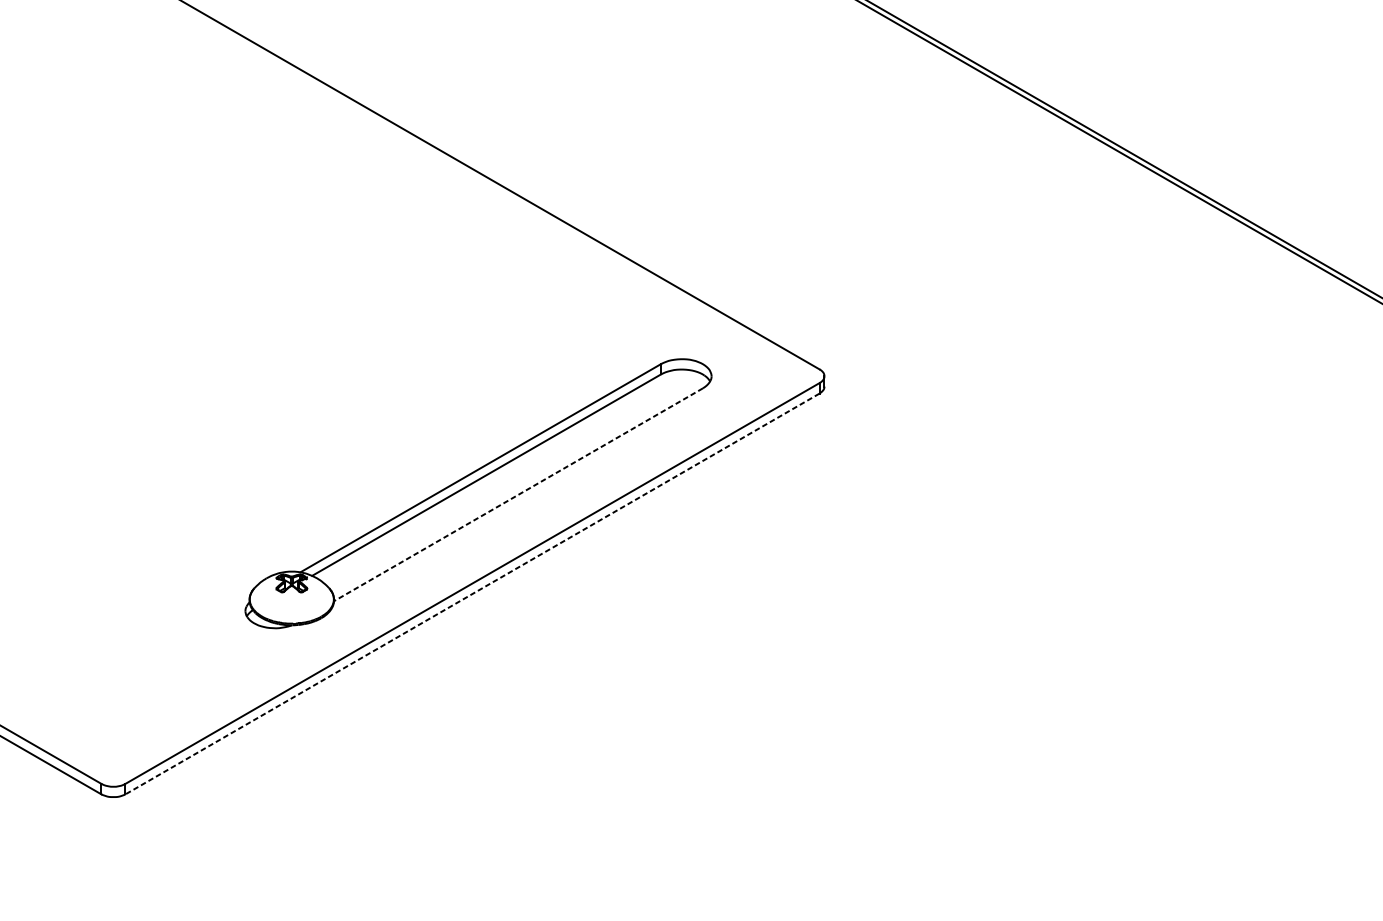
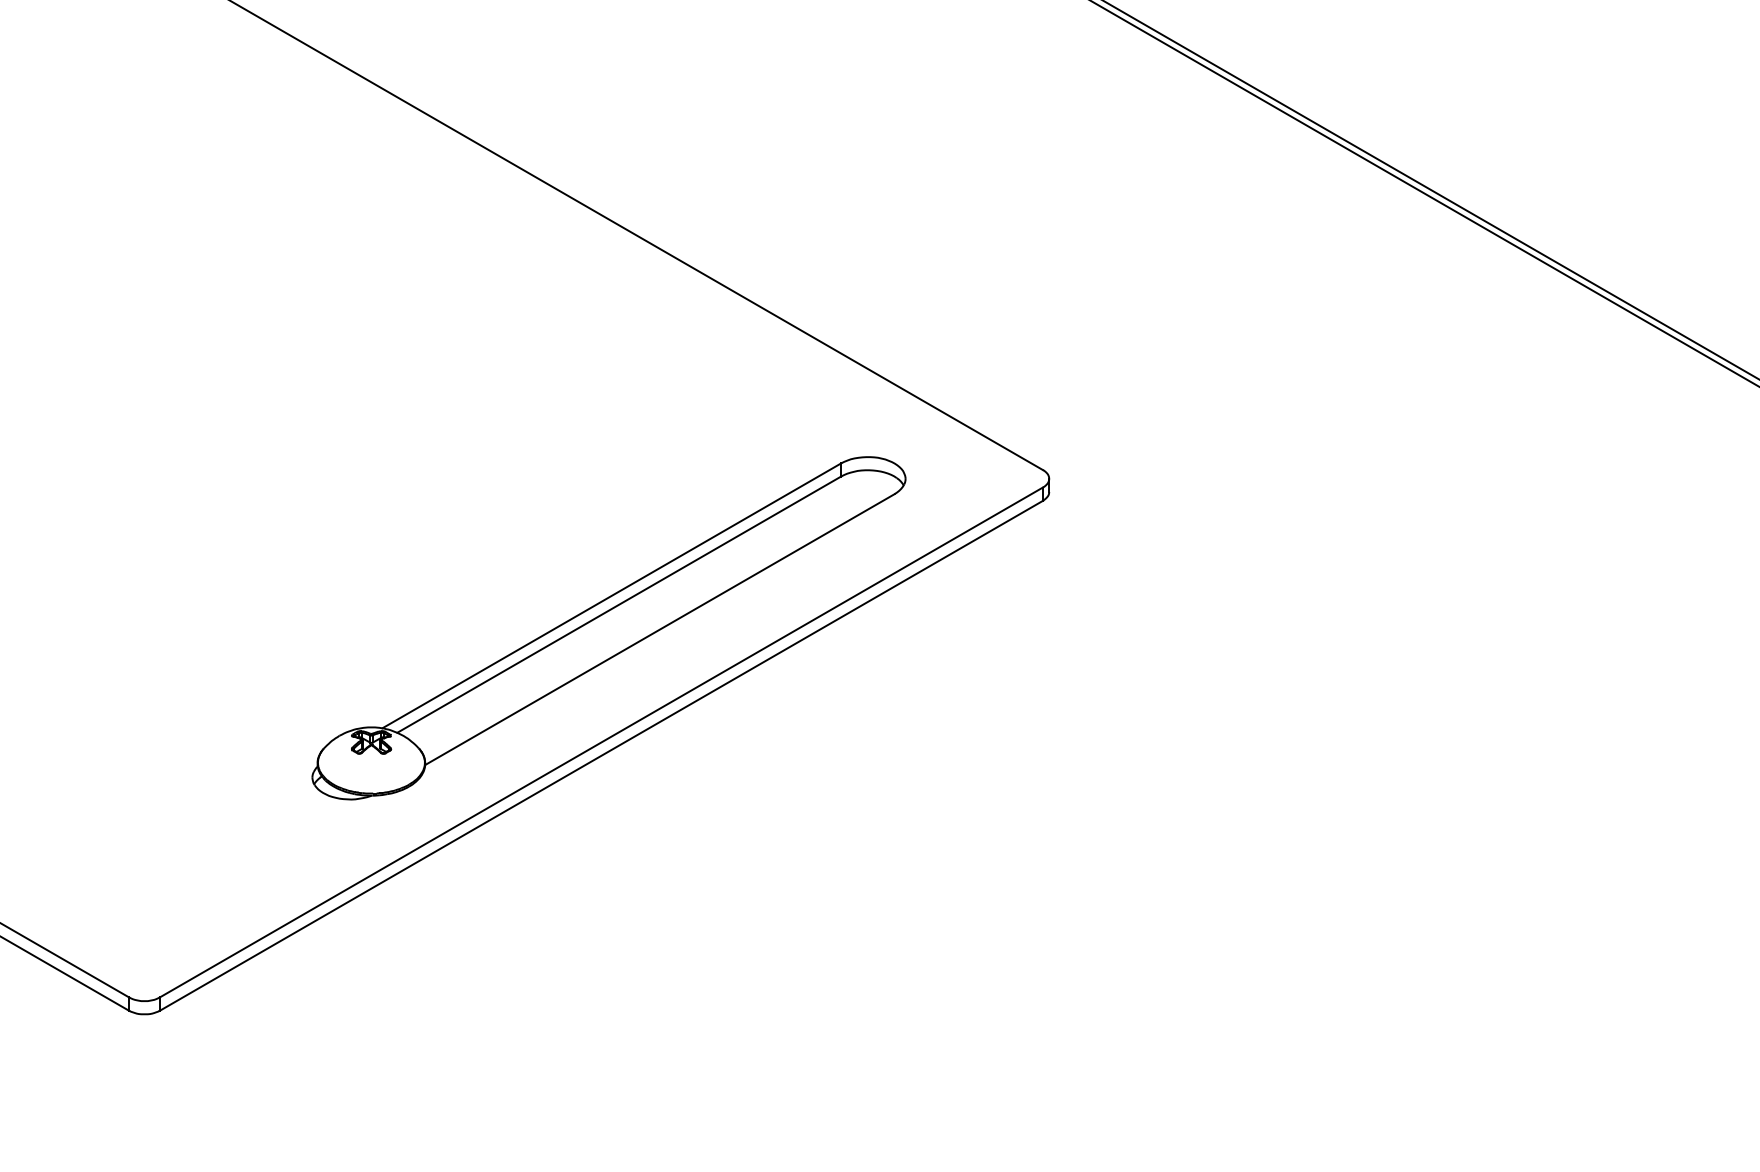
line: (518, 494) -> (659, 629), dashed -> solid
line: (472, 593) -> (601, 755), dashed -> solid

